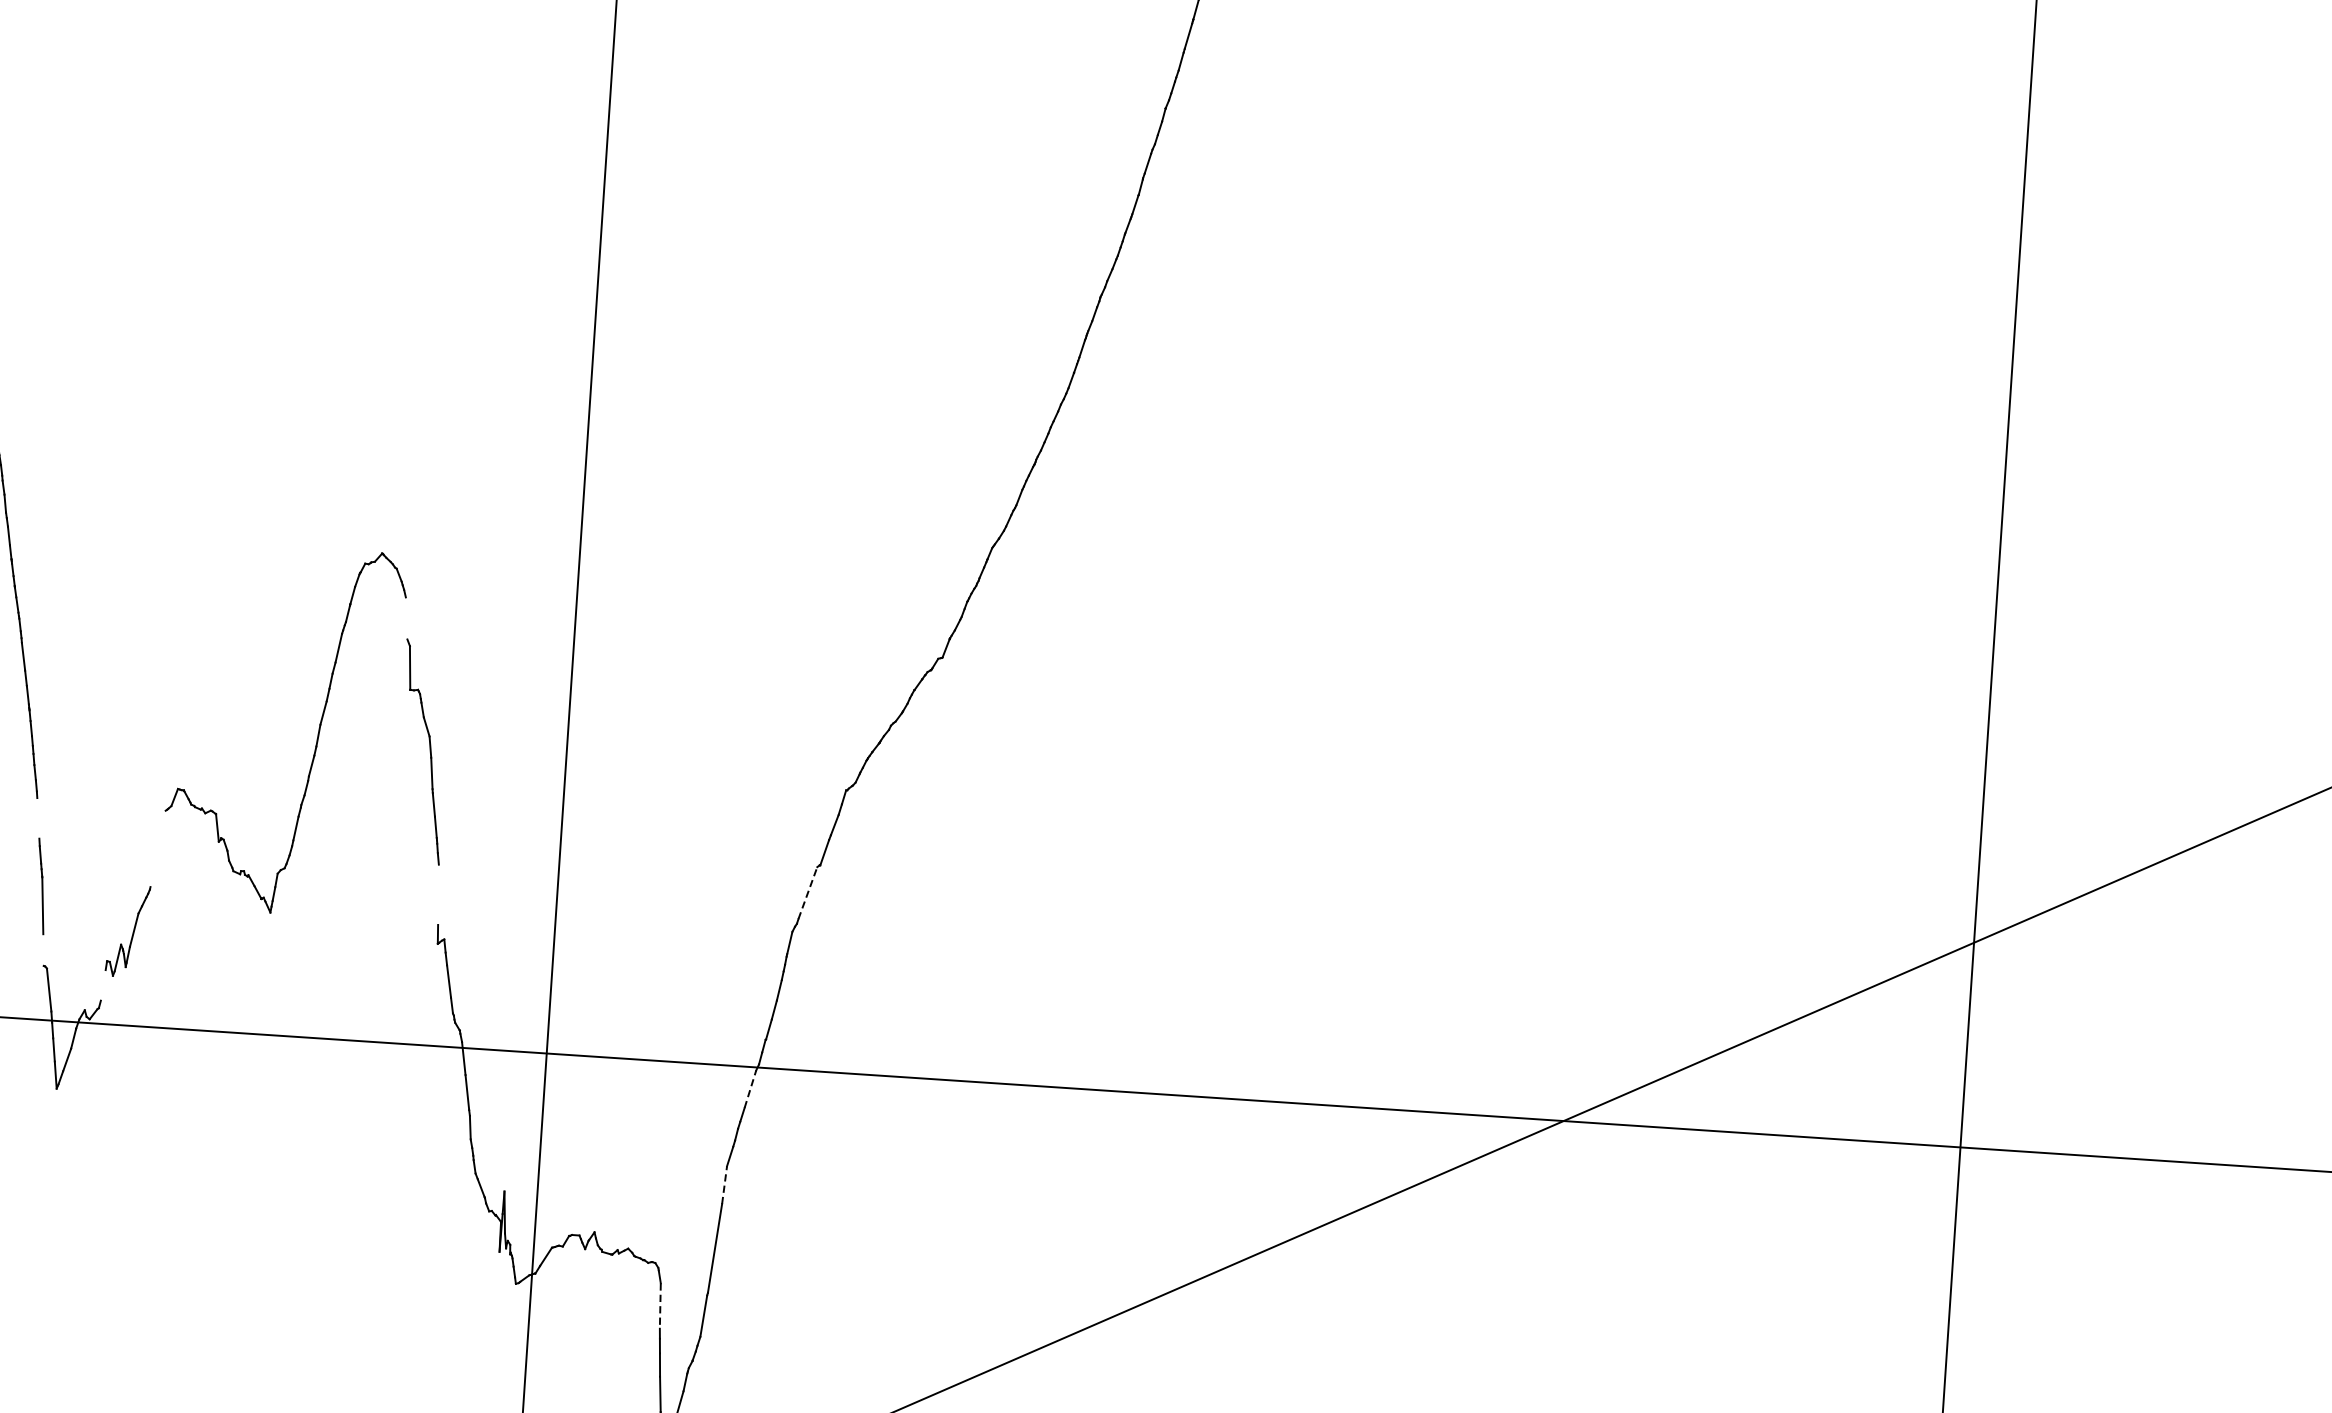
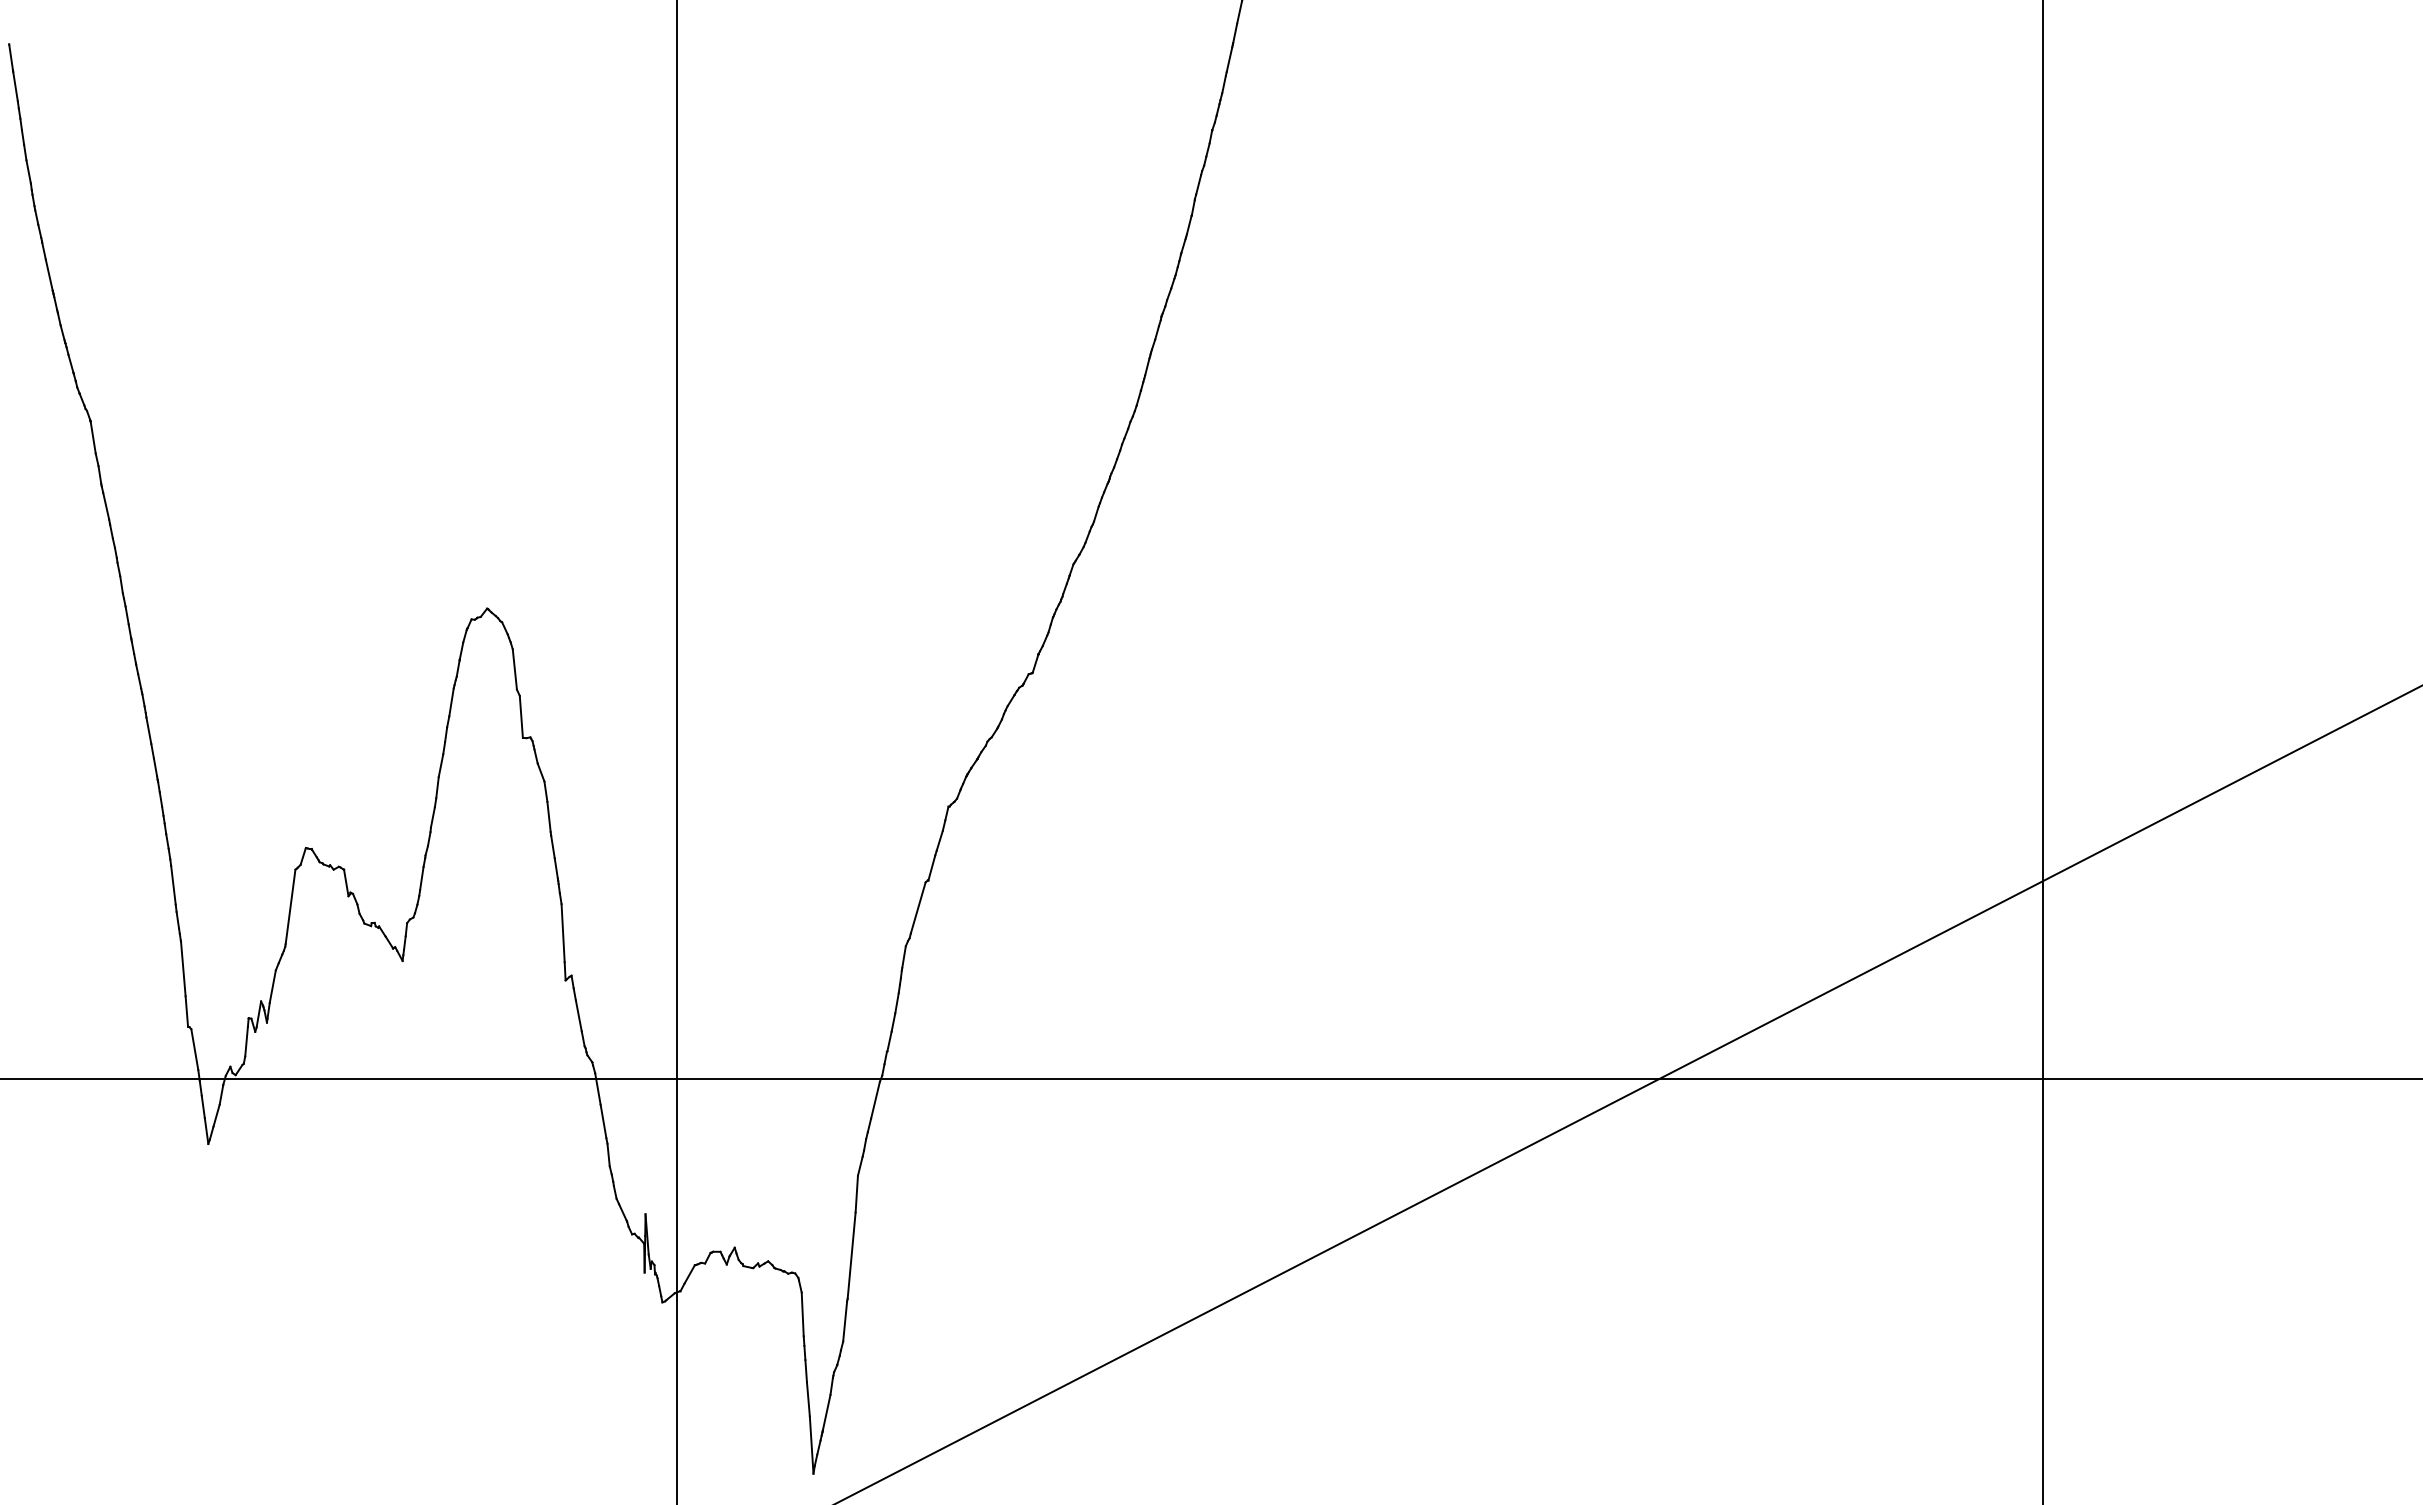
line: (406, 618) -> (514, 669), added
line: (38, 817) -> (173, 884), added
line: (158, 848) -> (290, 906), added
line: (808, 892) -> (918, 907), dashed -> solid
line: (437, 895) -> (562, 933), added
line: (43, 950) -> (186, 1011), added
line: (103, 985) -> (246, 1041), added
line: (750, 1089) -> (875, 1100), dashed -> solid
line: (724, 1184) -> (856, 1193), dashed -> solid
line: (660, 1306) -> (802, 1314), dashed -> solid

